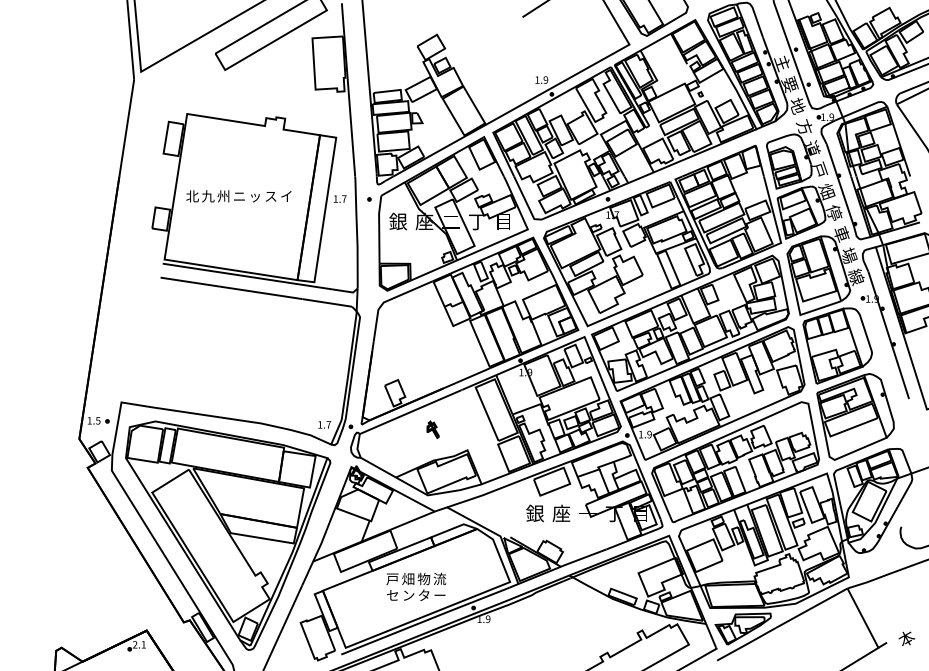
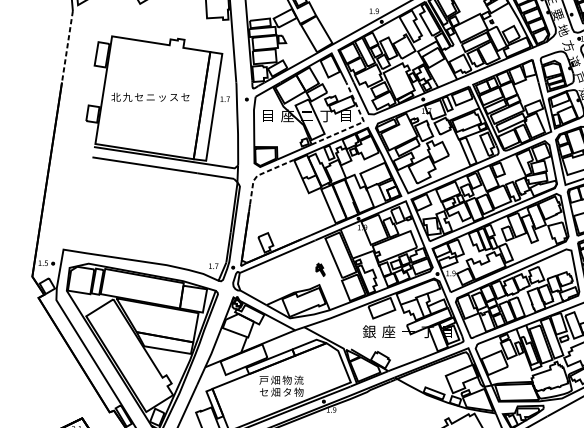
line: (126, 128) -> (67, 47), solid -> dashed
text: (223, 196) -> (138, 97), 州 -> セ
text: (285, 196) -> (184, 97), イ -> セ
text: (398, 221) -> (268, 115), 銀 -> 目
line: (520, 232) -> (358, 123), solid -> dashed
line: (389, 300) -> (261, 174), solid -> dashed
part: (432, 429) -> (320, 269), moved
text: (408, 595) -> (275, 392), ン -> 畑
text: (439, 595) -> (298, 392), ー -> 物

